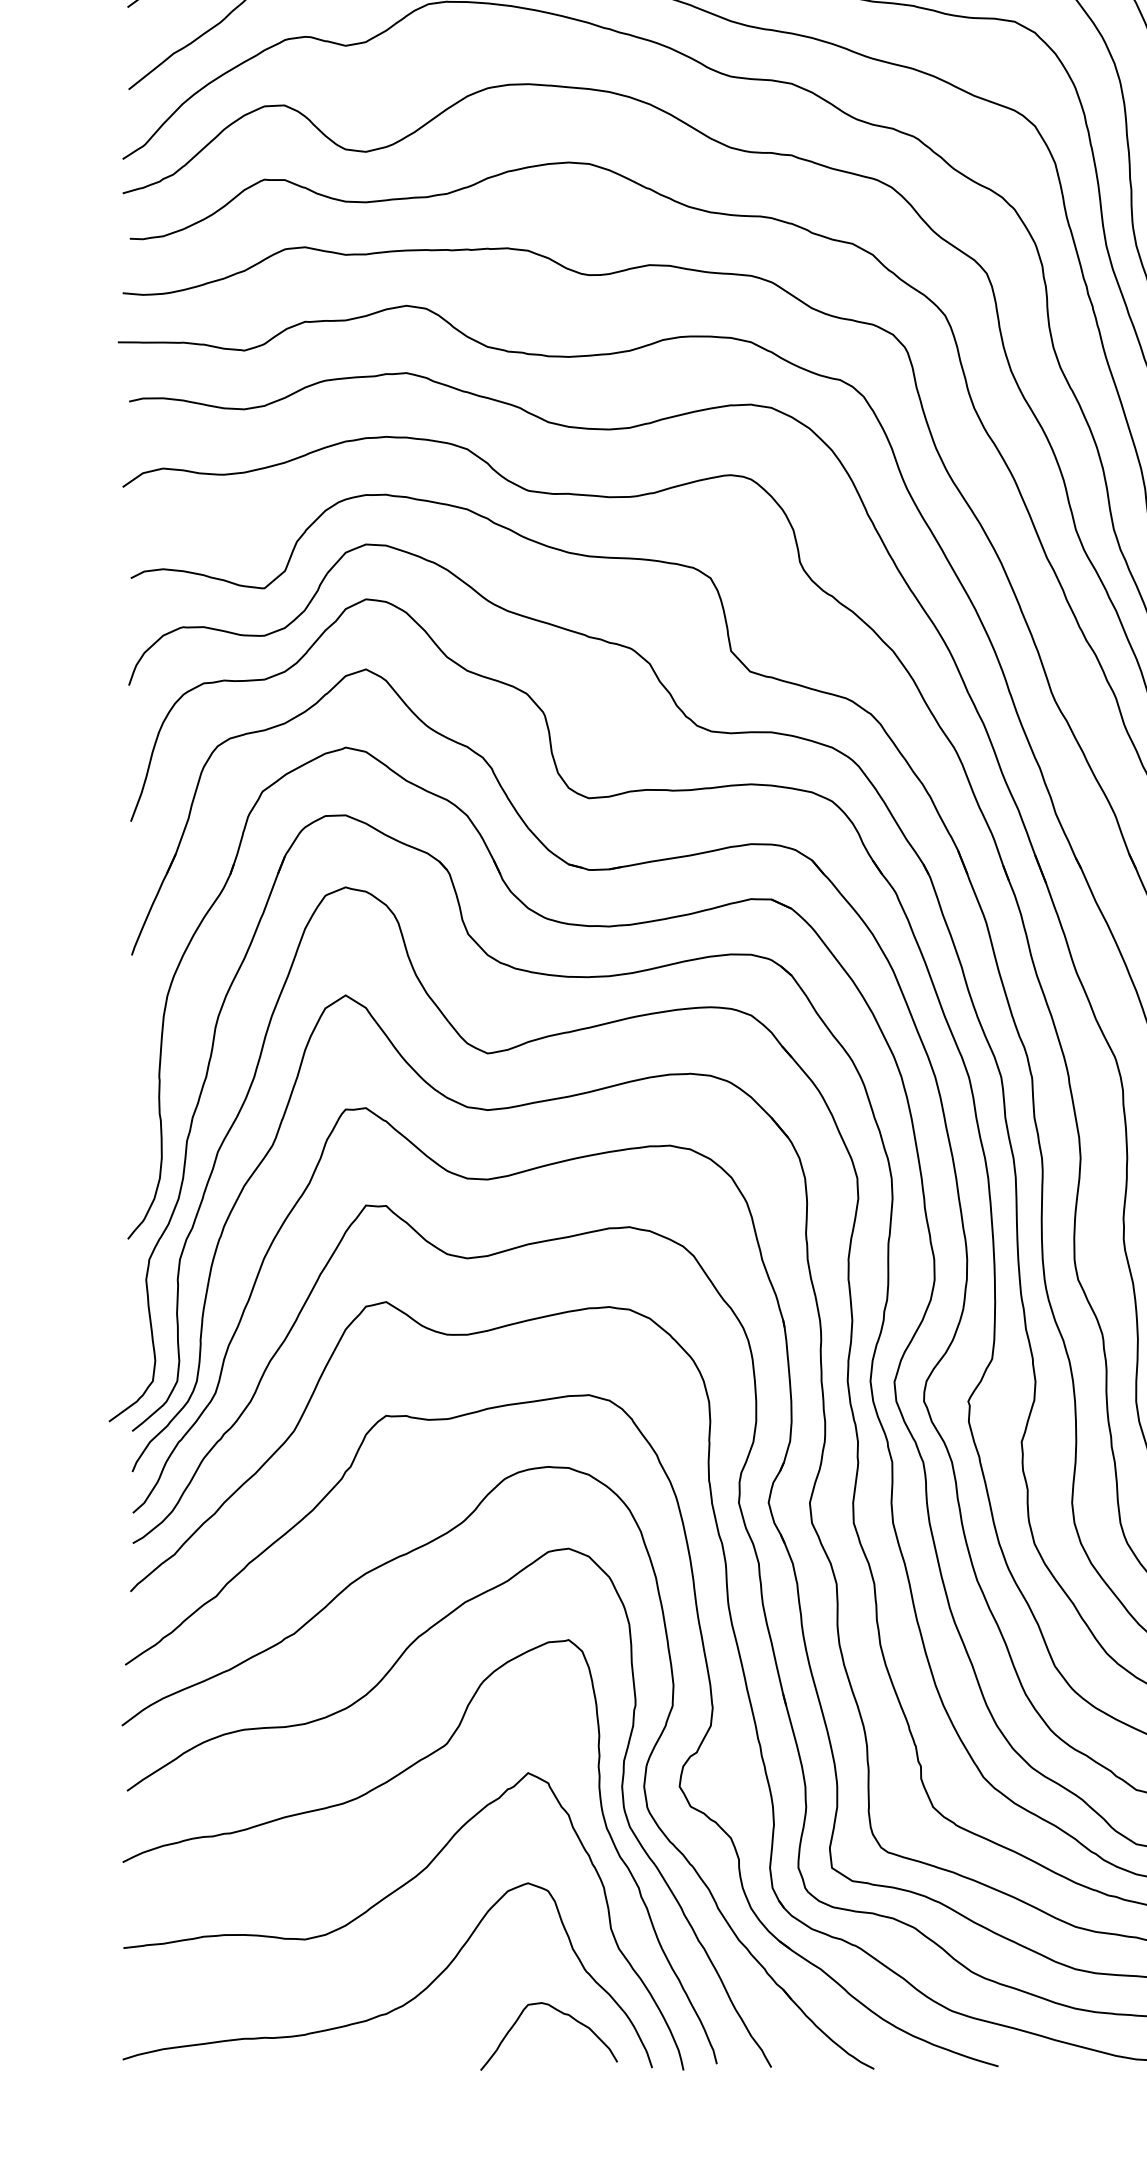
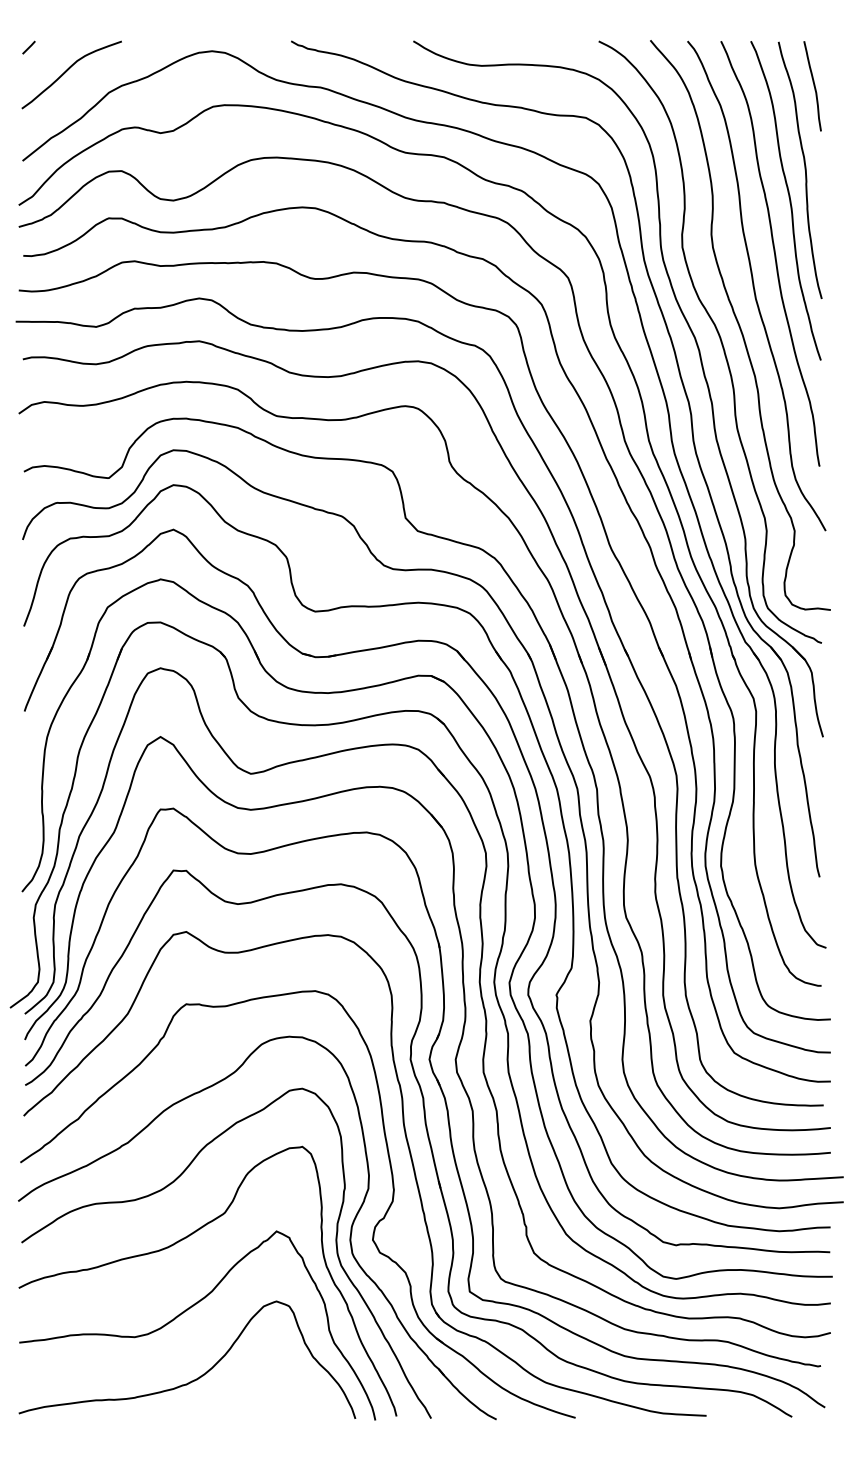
curve: (561, 2013) -> (297, 1384), removed

